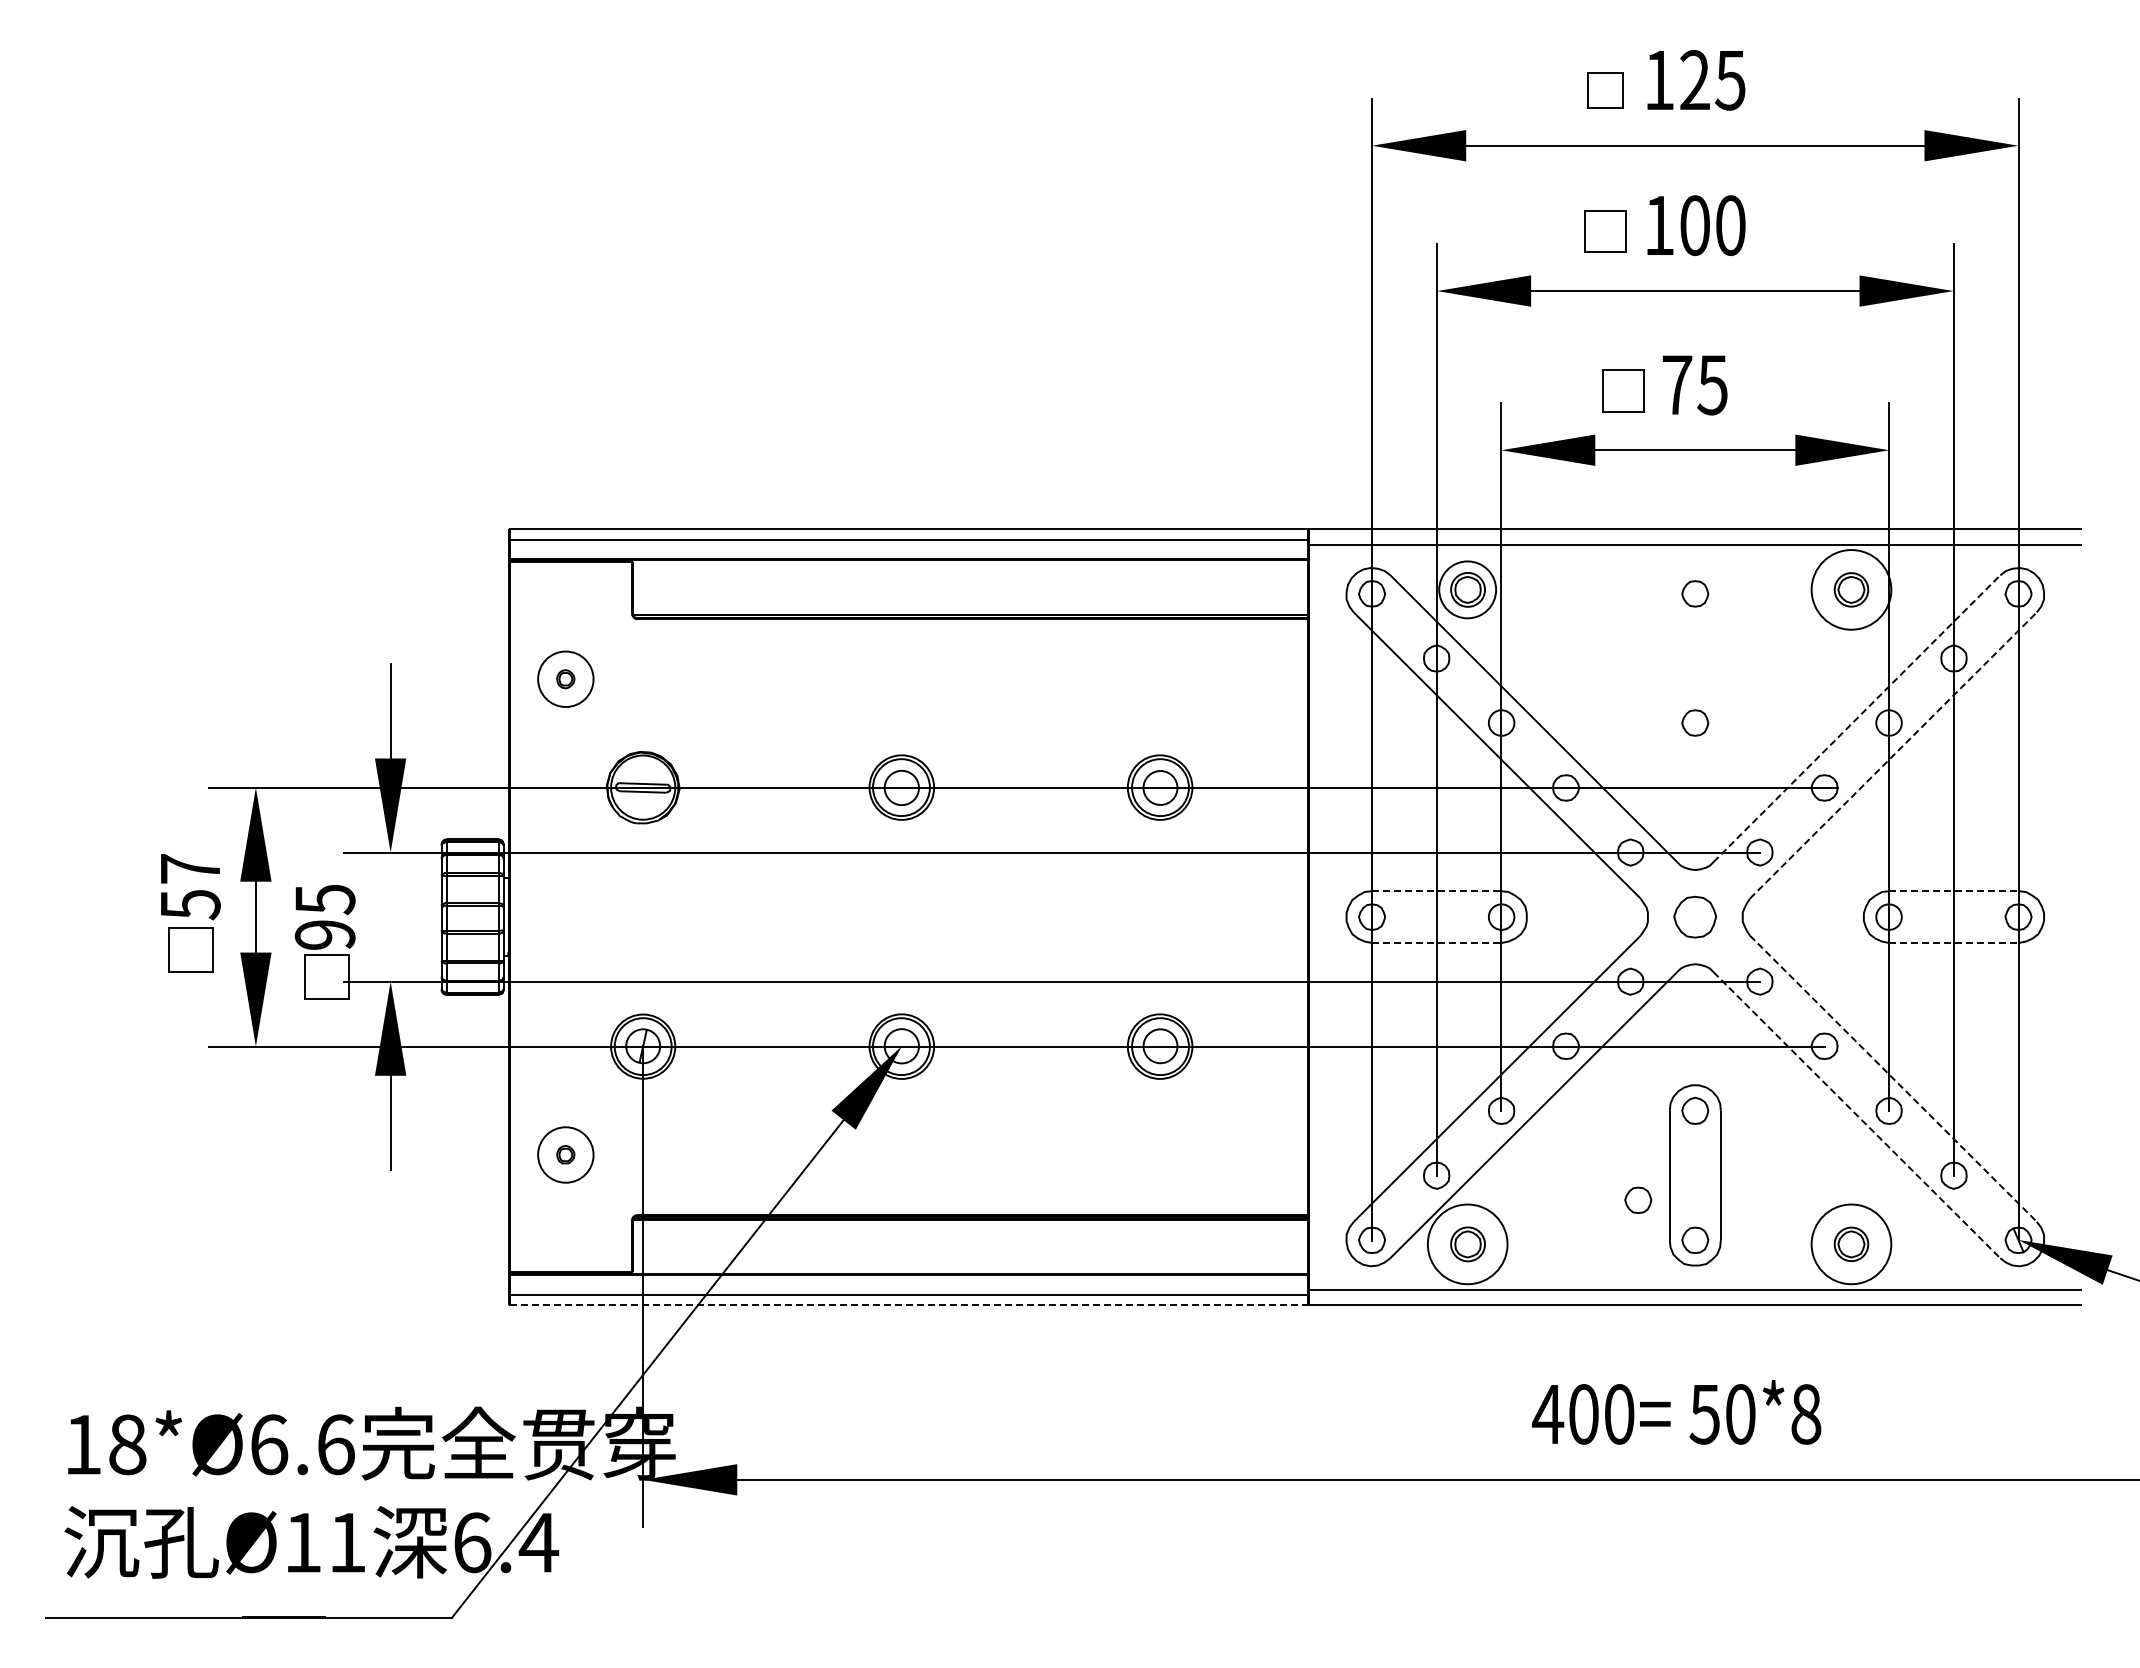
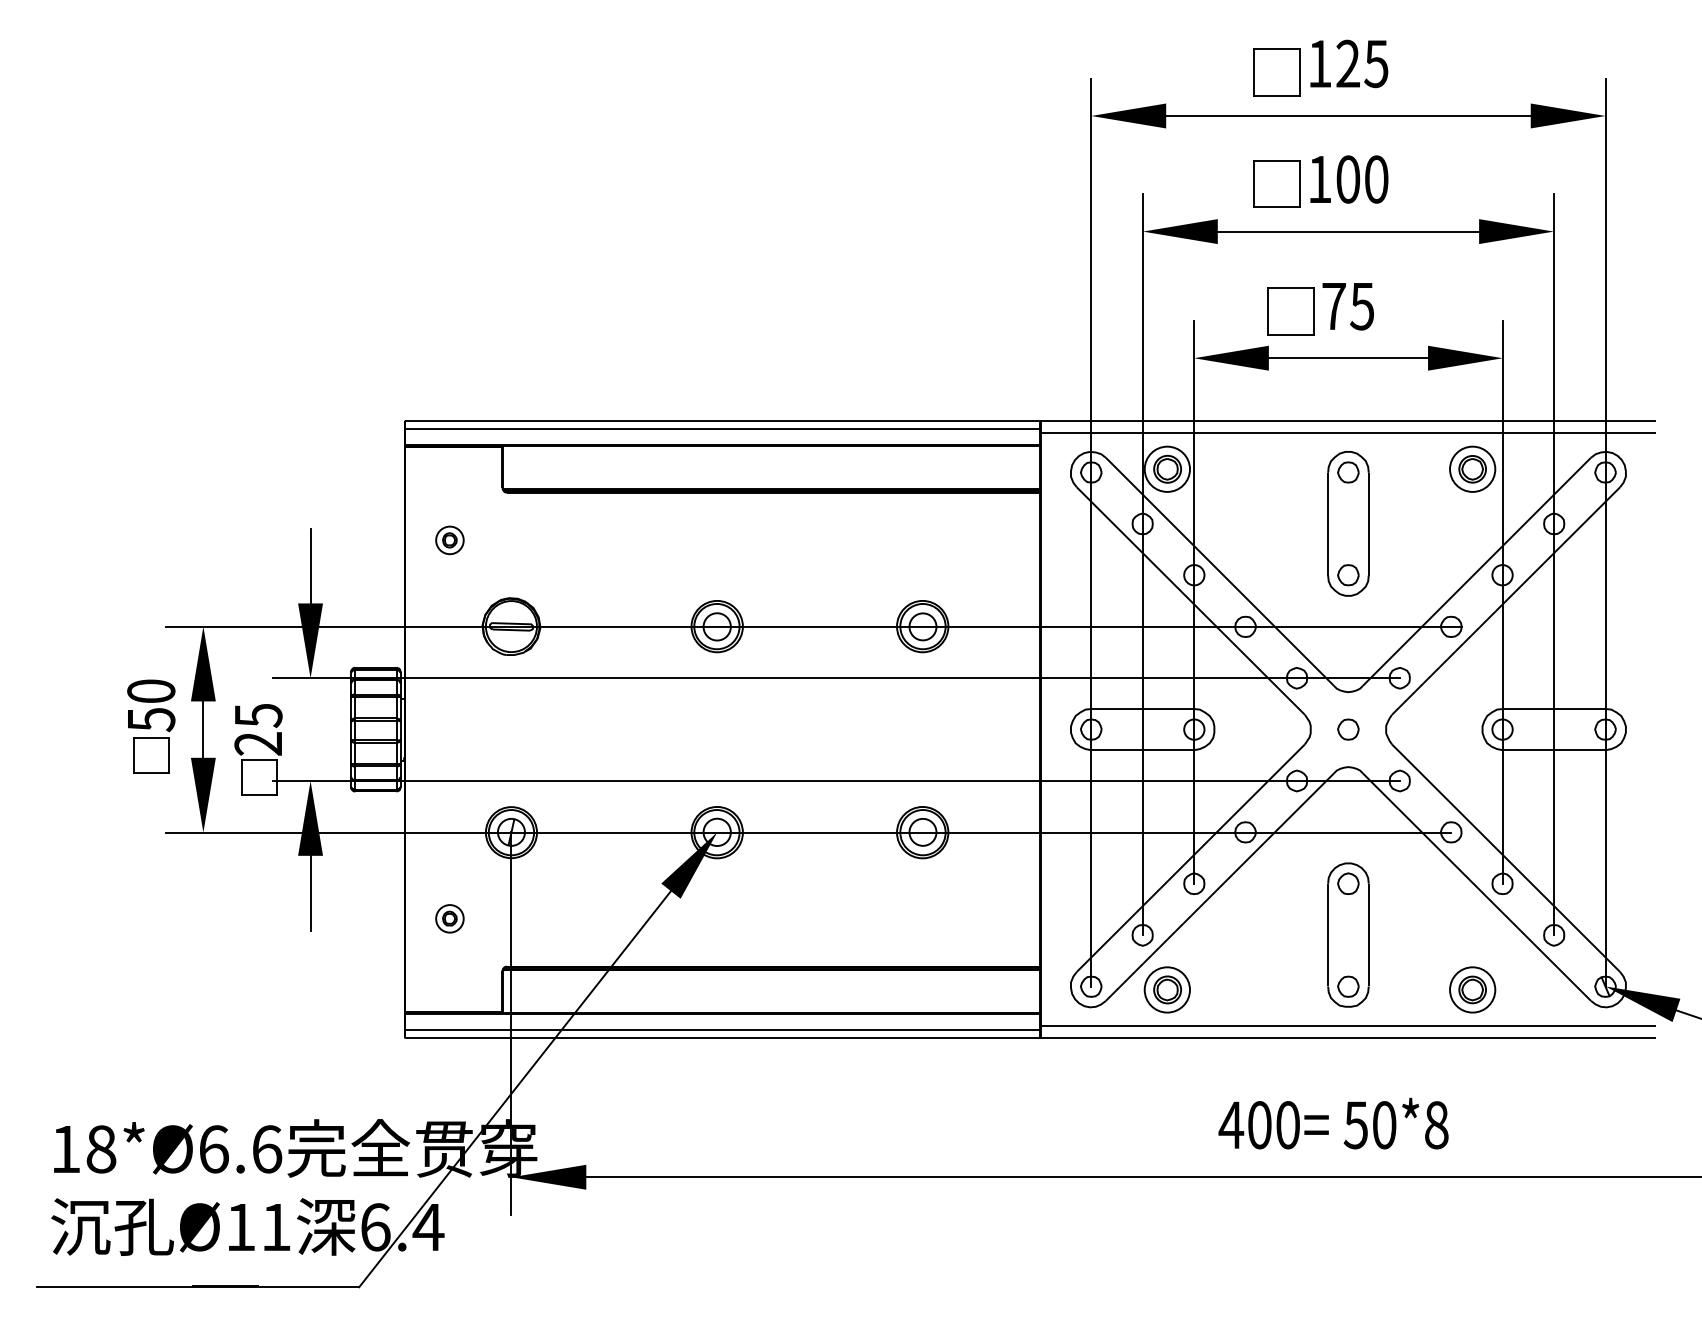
part: (1605, 90) -> (1276, 72), size x1.67
part: (1605, 231) -> (1276, 184), size x1.43
part: (1623, 390) -> (1291, 310), size x1.43
circle: (1851, 589) -> (1472, 469), size x0.71
part: (1695, 658) -> (1348, 523), added
circle: (565, 678) -> (449, 539), size x0.62
line: (1856, 718) -> (1476, 571), dashed -> solid
line: (1893, 755) -> (1506, 601), dashed -> solid
text: (190, 868) -> (151, 690), 57 -> 50
line: (1436, 891) -> (1142, 709), dashed -> solid
line: (1953, 891) -> (1553, 709), dashed -> solid
part: (1695, 916) -> (1348, 729), size x0.62
text: (325, 934) -> (258, 743), 95 -> 25
line: (1436, 943) -> (1142, 750), dashed -> solid
line: (1953, 943) -> (1553, 750), dashed -> solid
line: (1893, 1078) -> (1506, 857), dashed -> solid
line: (1856, 1115) -> (1476, 887), dashed -> solid
circle: (565, 1154) -> (449, 918), size x0.62
part: (1638, 1199) -> (1303, 954), removed
circle: (1467, 1243) -> (1167, 989), size x0.71
circle: (1851, 1243) -> (1472, 989), size x0.71
line: (908, 1304) -> (722, 1037), dashed -> solid

